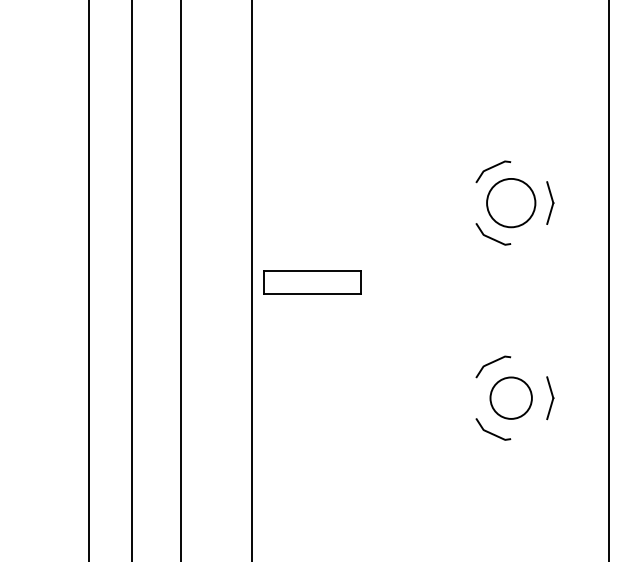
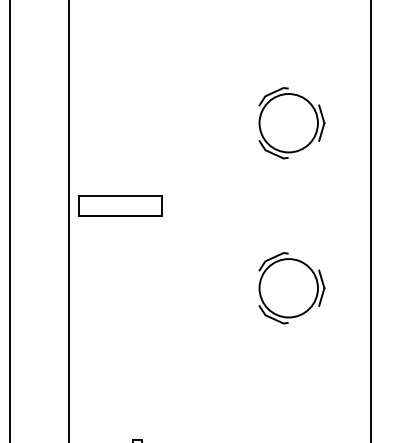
circle: (510, 202) -> (288, 122), size x1.43
part: (312, 282) -> (120, 205), moved
circle: (510, 397) -> (288, 287), size x1.67

